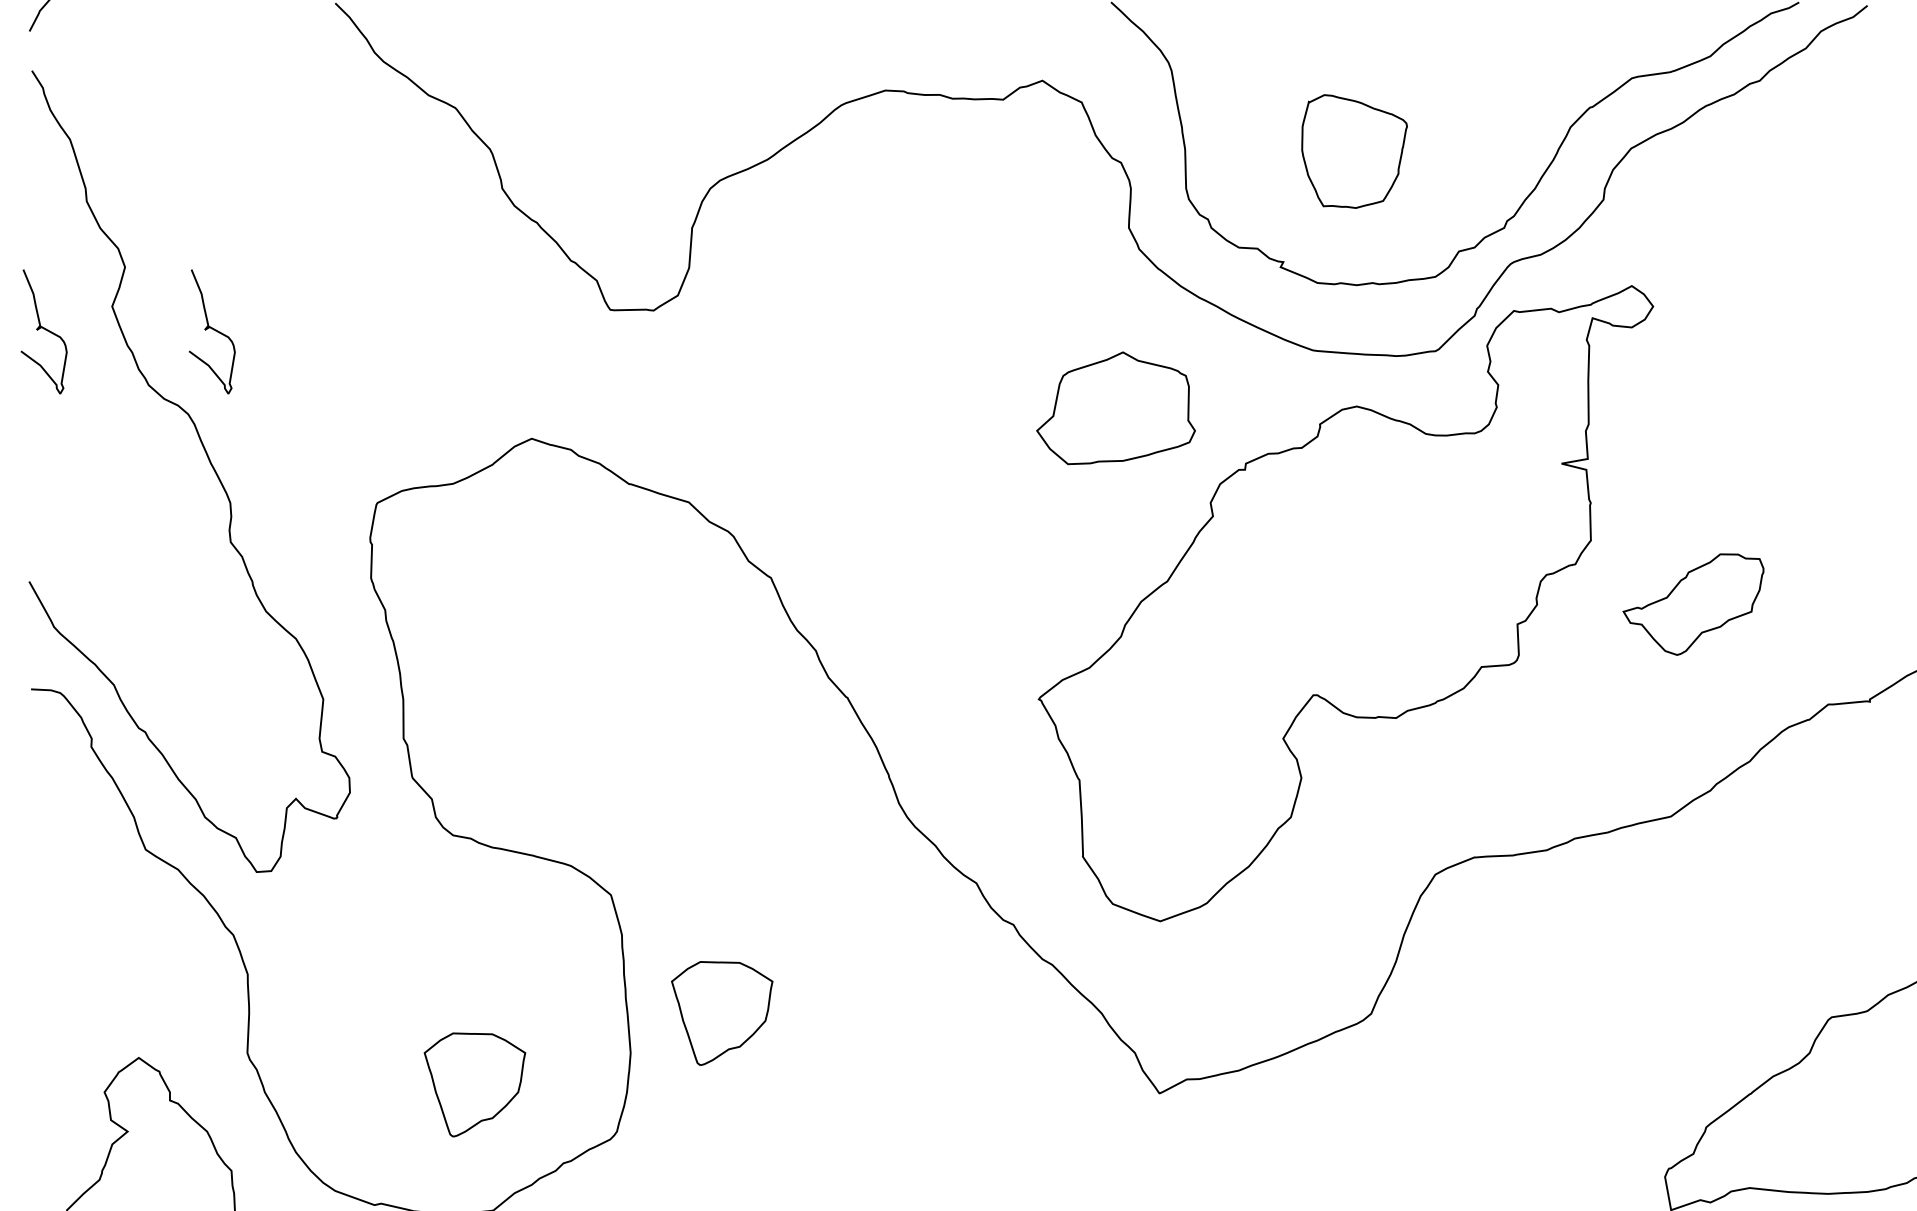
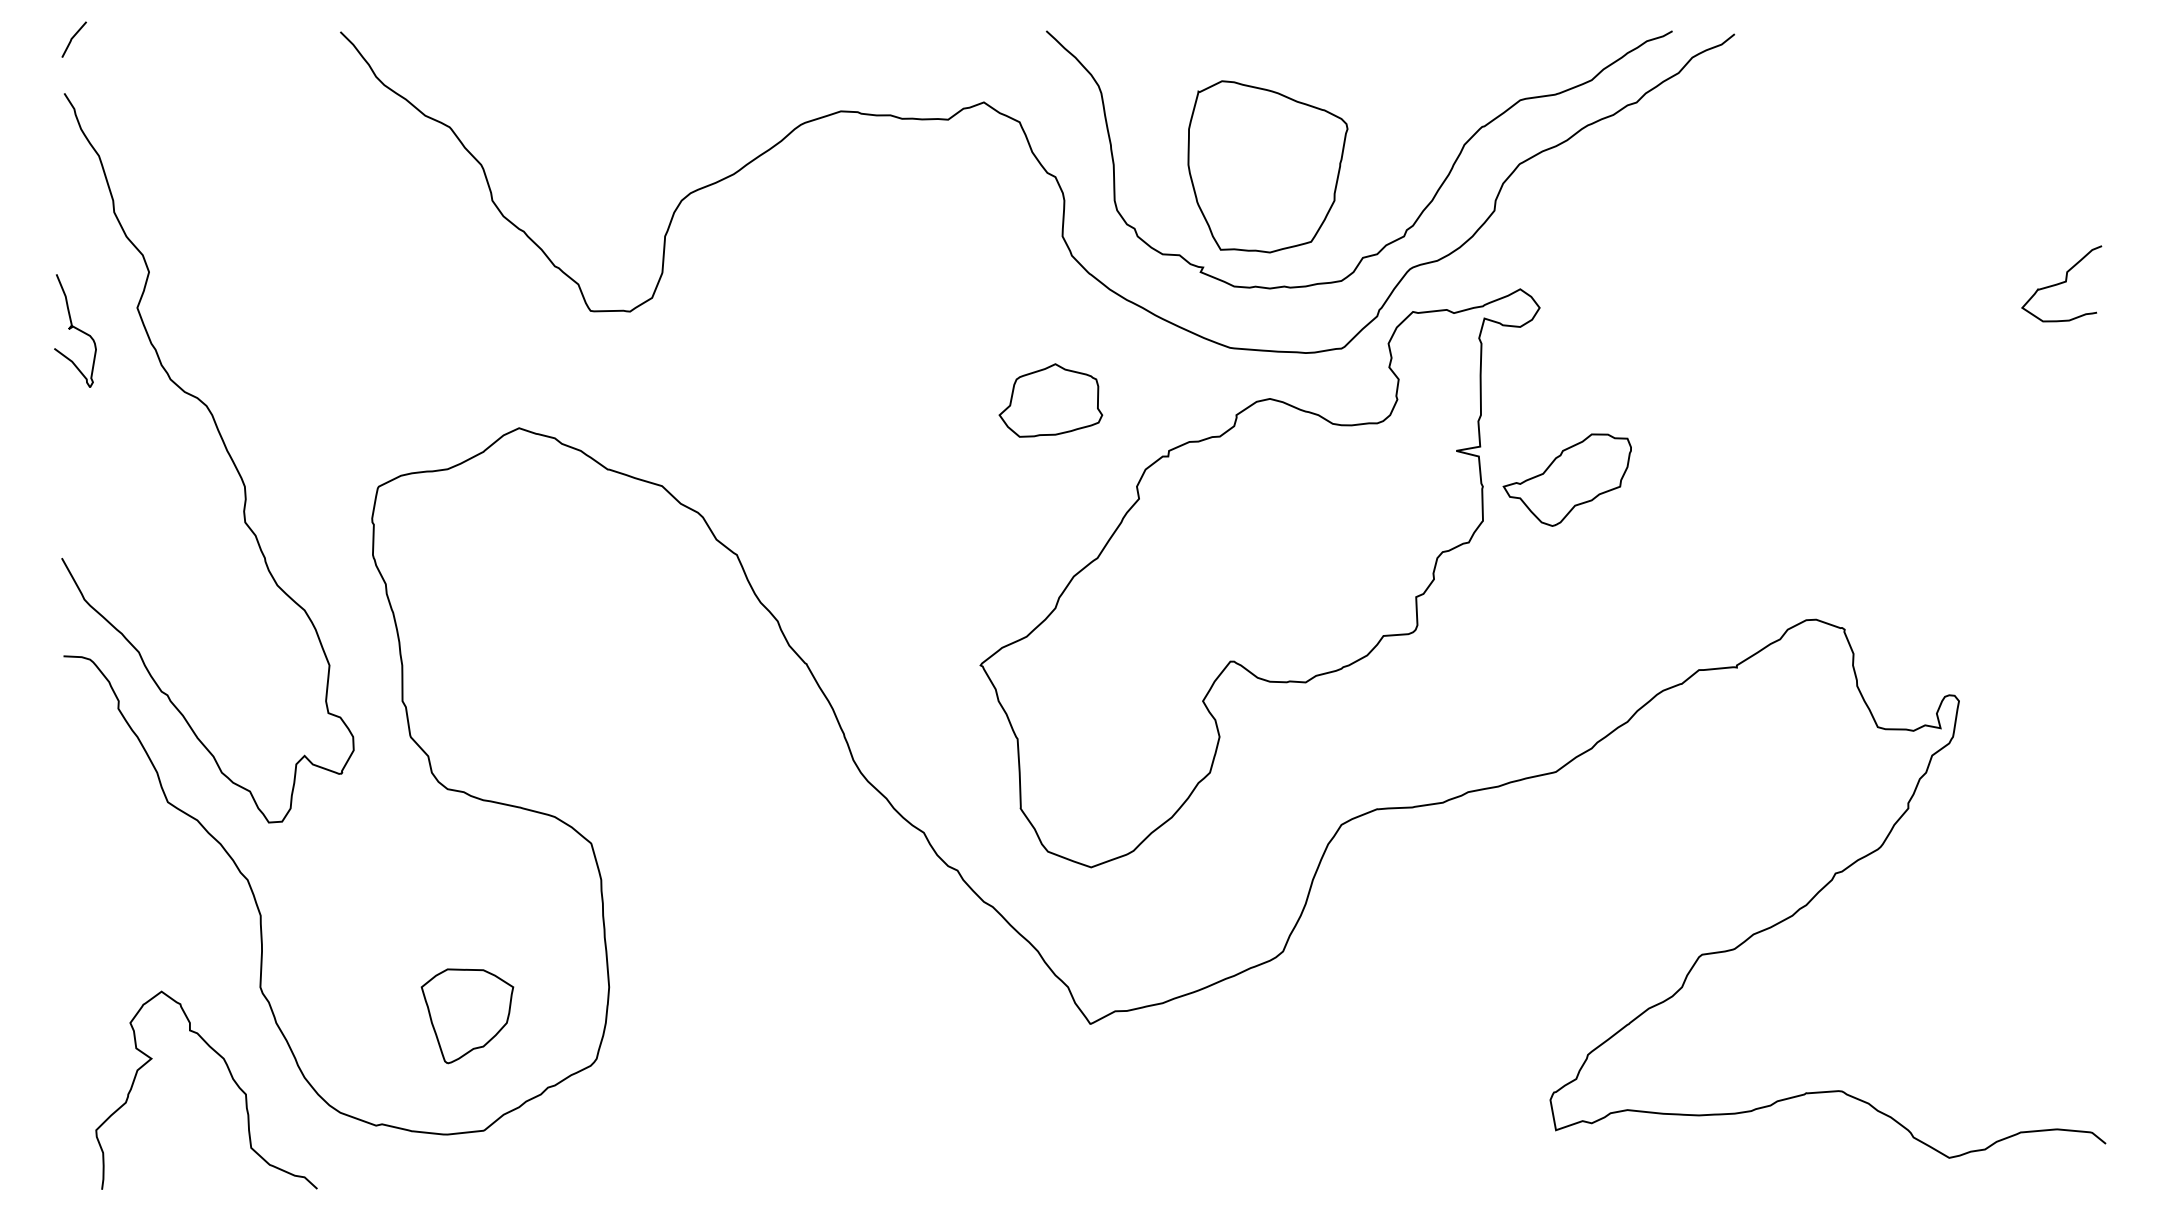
part: (1354, 151) -> (1267, 166), size x1.67
curve: (213, 330) -> (229, 329), removed
part: (1115, 408) -> (1050, 400), size x0.71
part: (1692, 603) -> (1566, 479), moved
part: (722, 1013) -> (692, 951), removed

